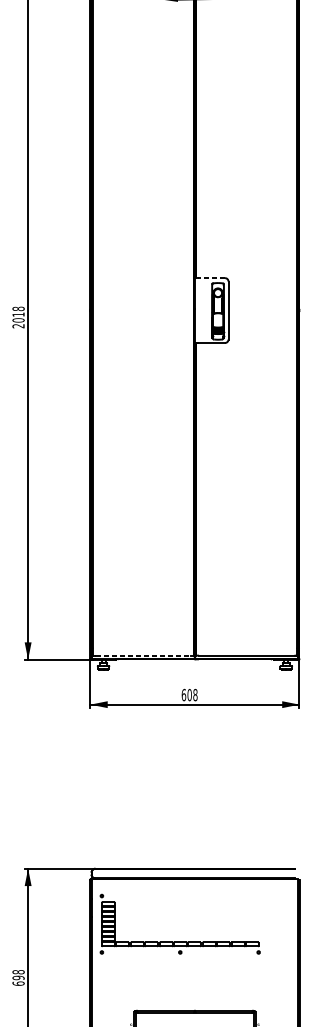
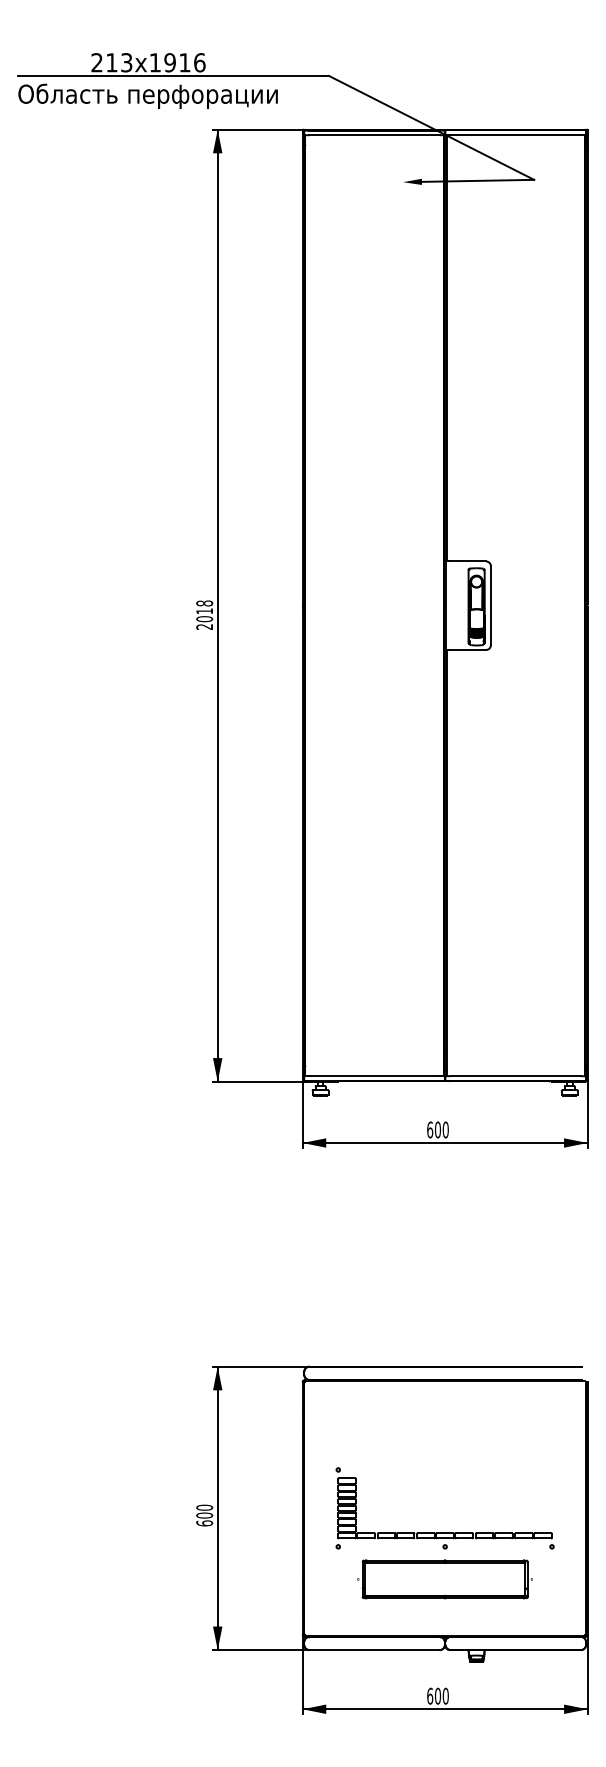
line: (211, 278) -> (467, 561), dashed -> solid
line: (143, 655) -> (375, 1076), dashed -> solid
text: (195, 695) -> (445, 1130), 608 -> 600
part: (179, 941) -> (444, 1532), moved
text: (18, 974) -> (204, 1511), 698 -> 600

